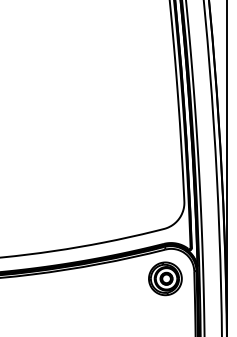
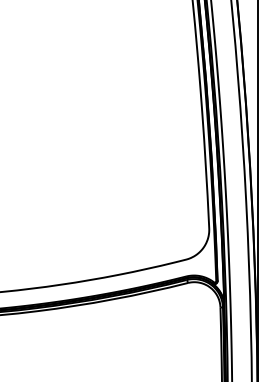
part: (165, 278) -> (187, 315), removed

